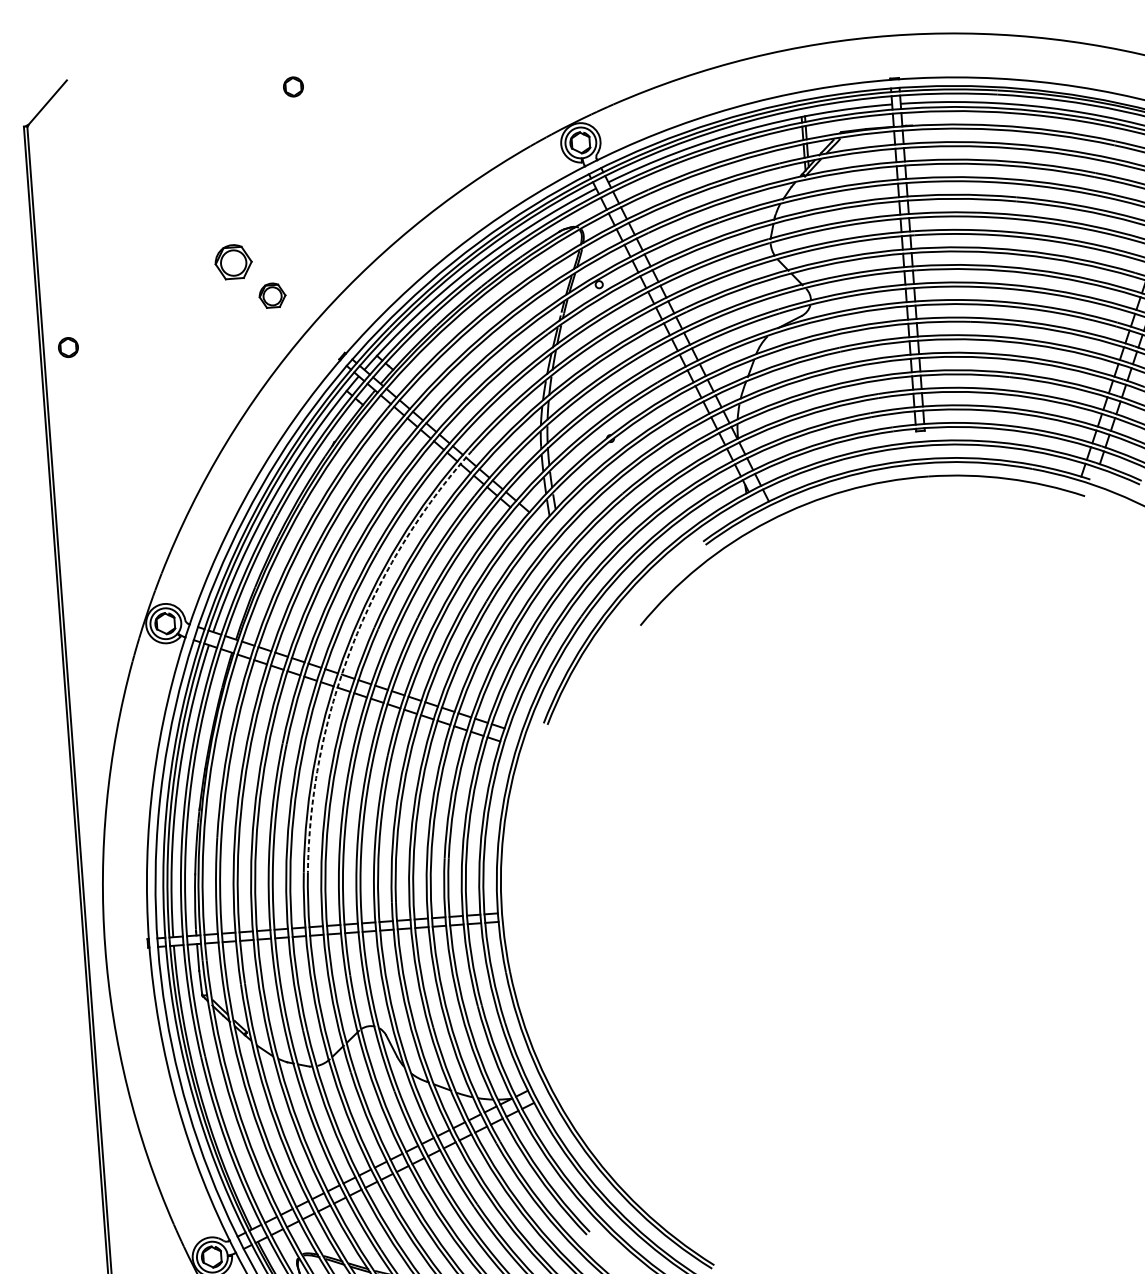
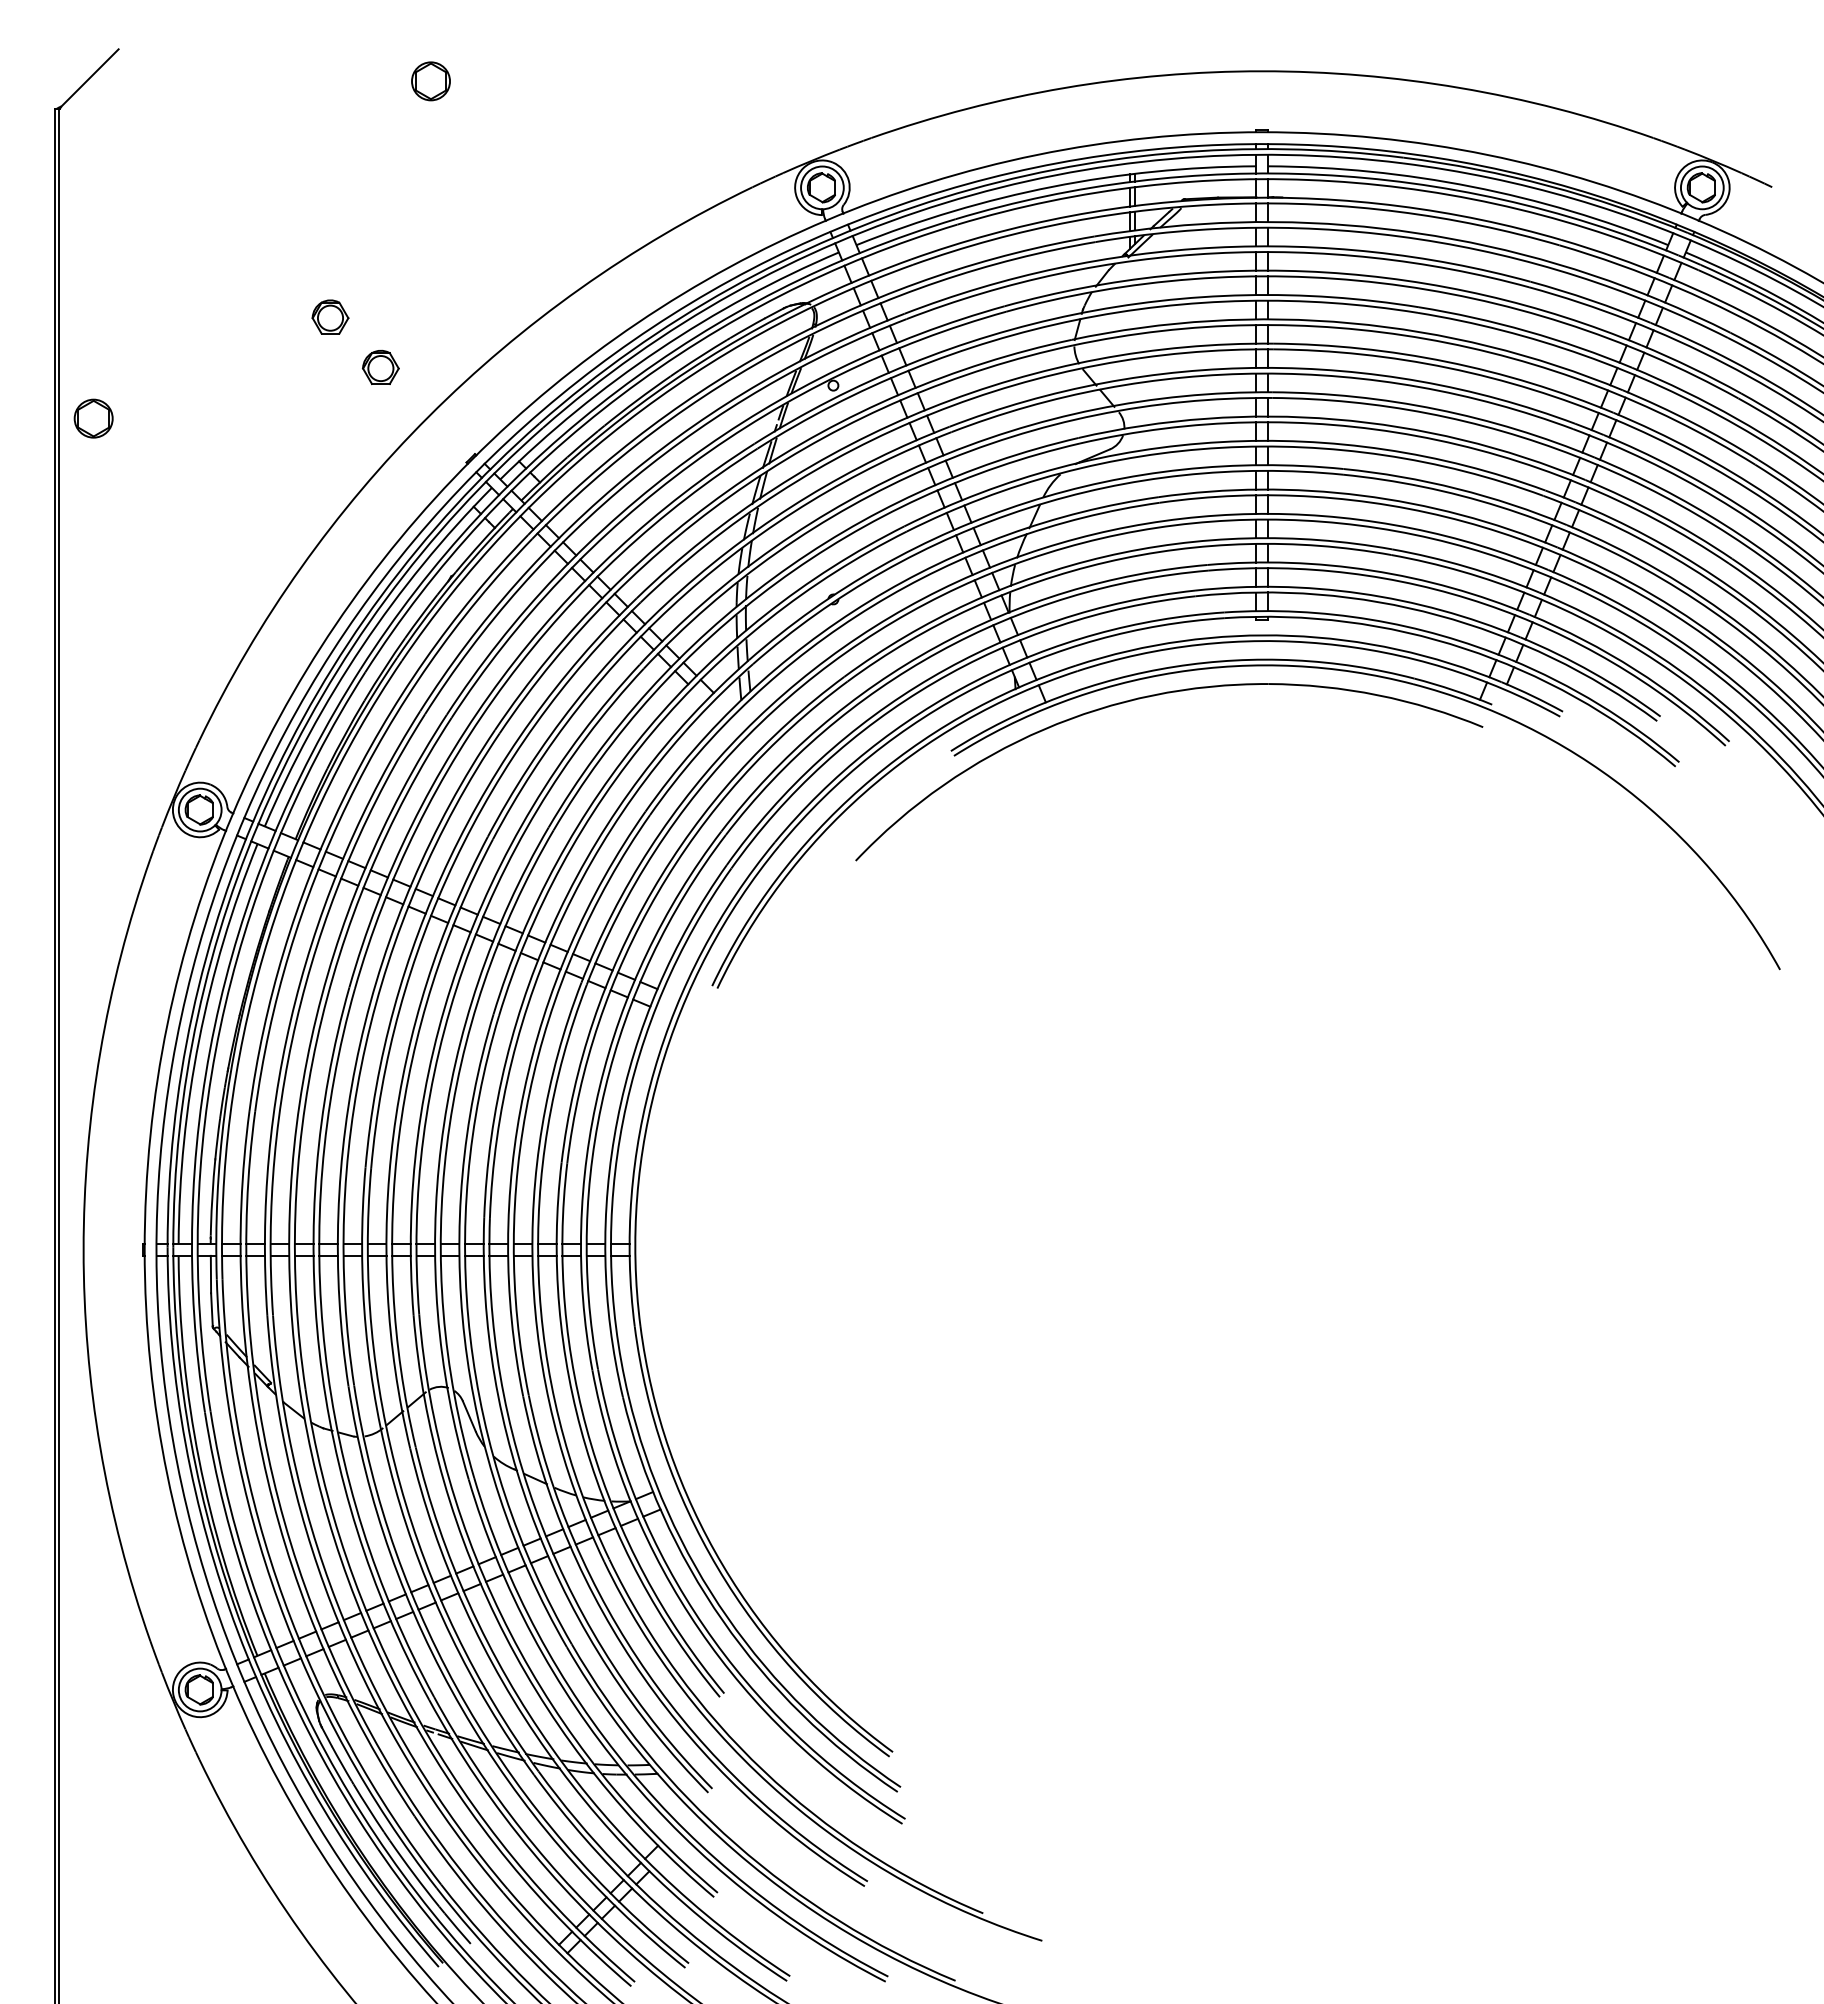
part: (293, 87) -> (430, 81), size x1.43
part: (233, 261) -> (330, 316), size x0.71
part: (68, 347) -> (93, 418), size x1.43
arc: (351, 646) -> (454, 860), dashed -> solid

